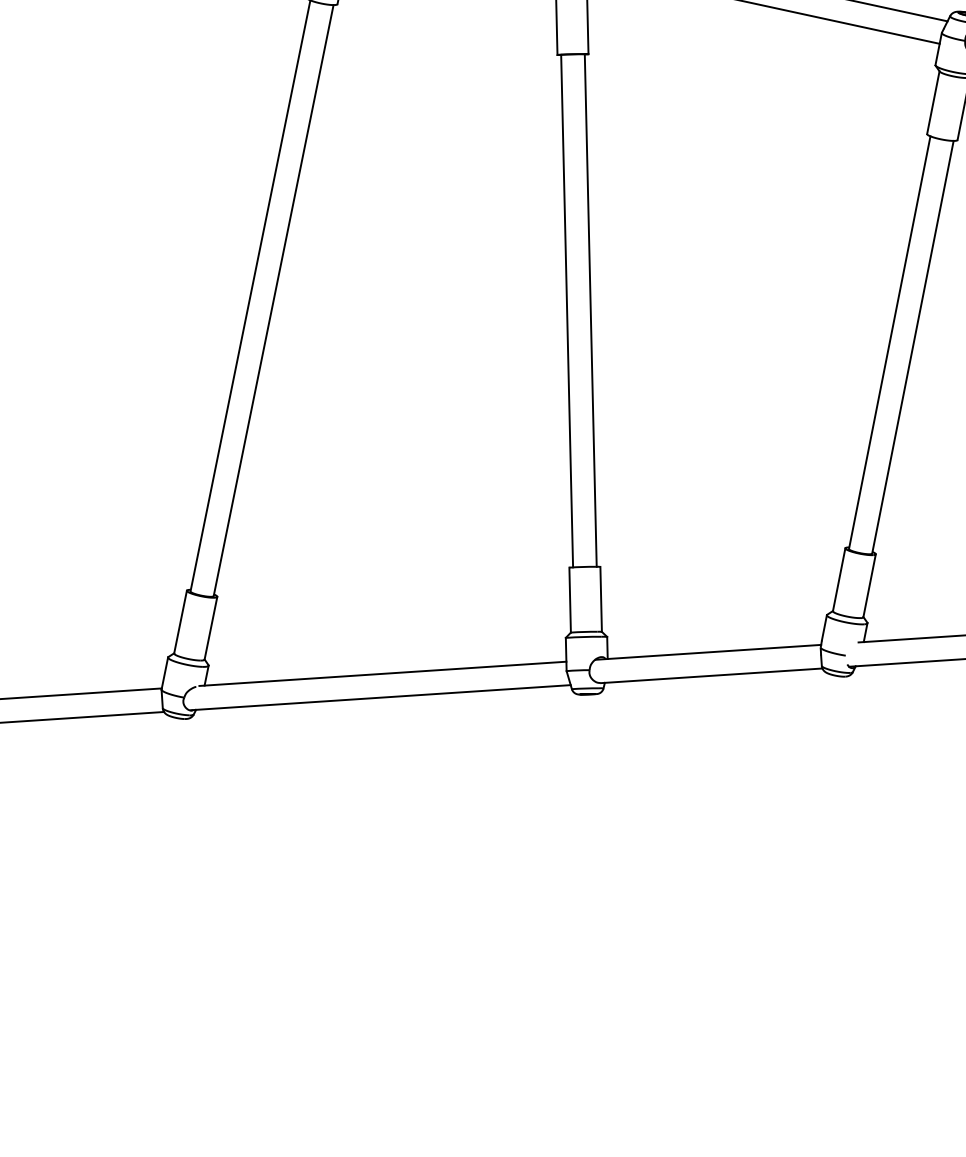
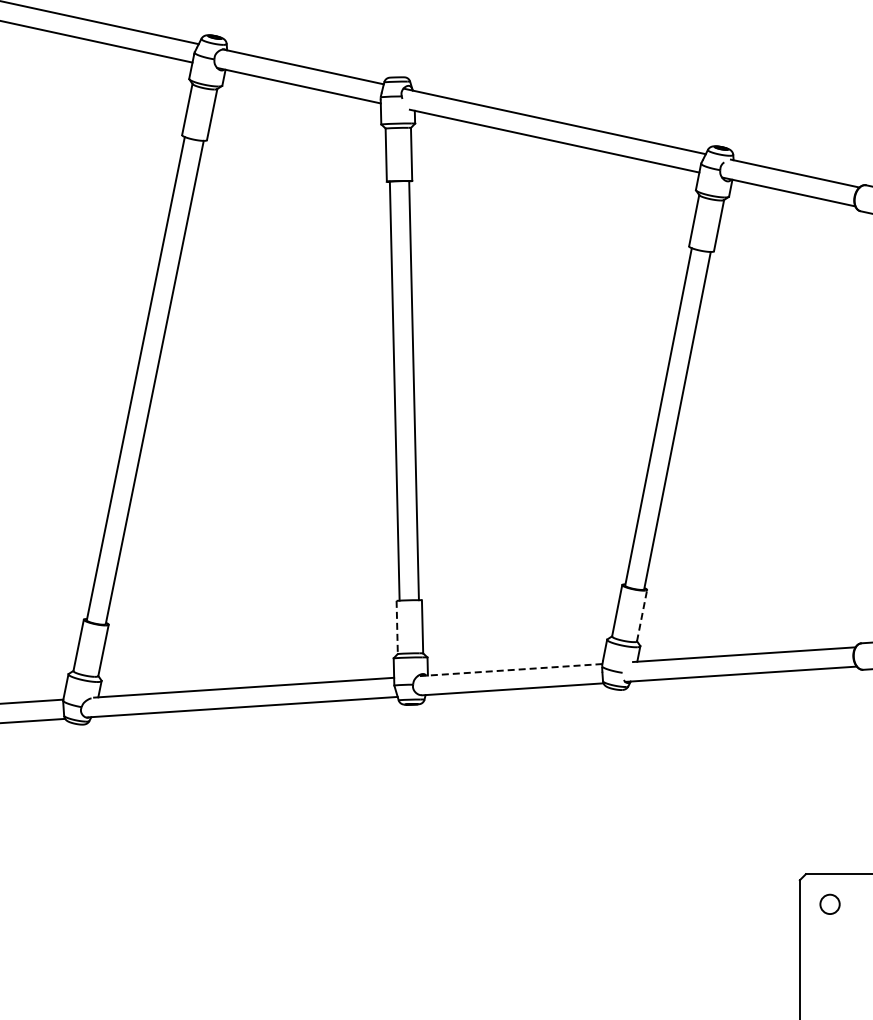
line: (870, 585) -> (642, 615), solid -> dashed
line: (570, 600) -> (397, 627), solid -> dashed
line: (707, 652) -> (509, 670), solid -> dashed

